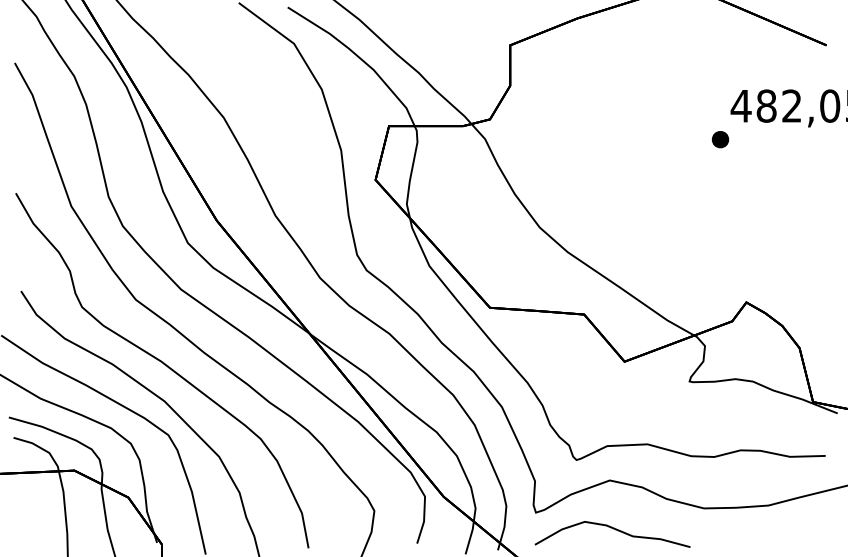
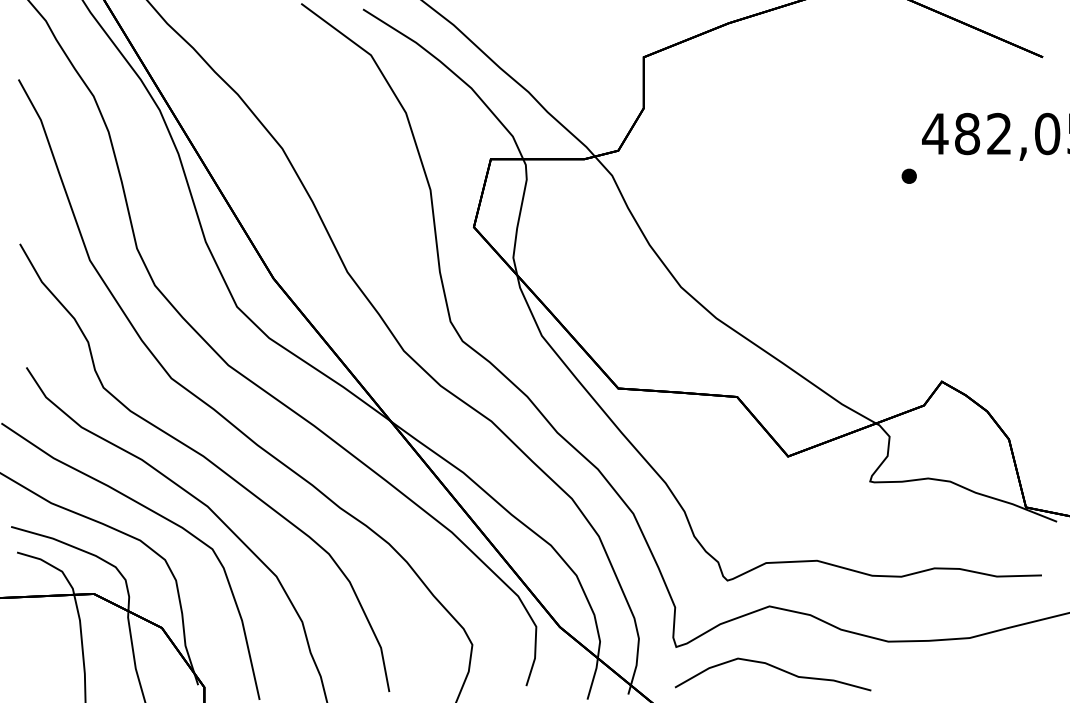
part: (720, 139) -> (909, 176), size x0.7

